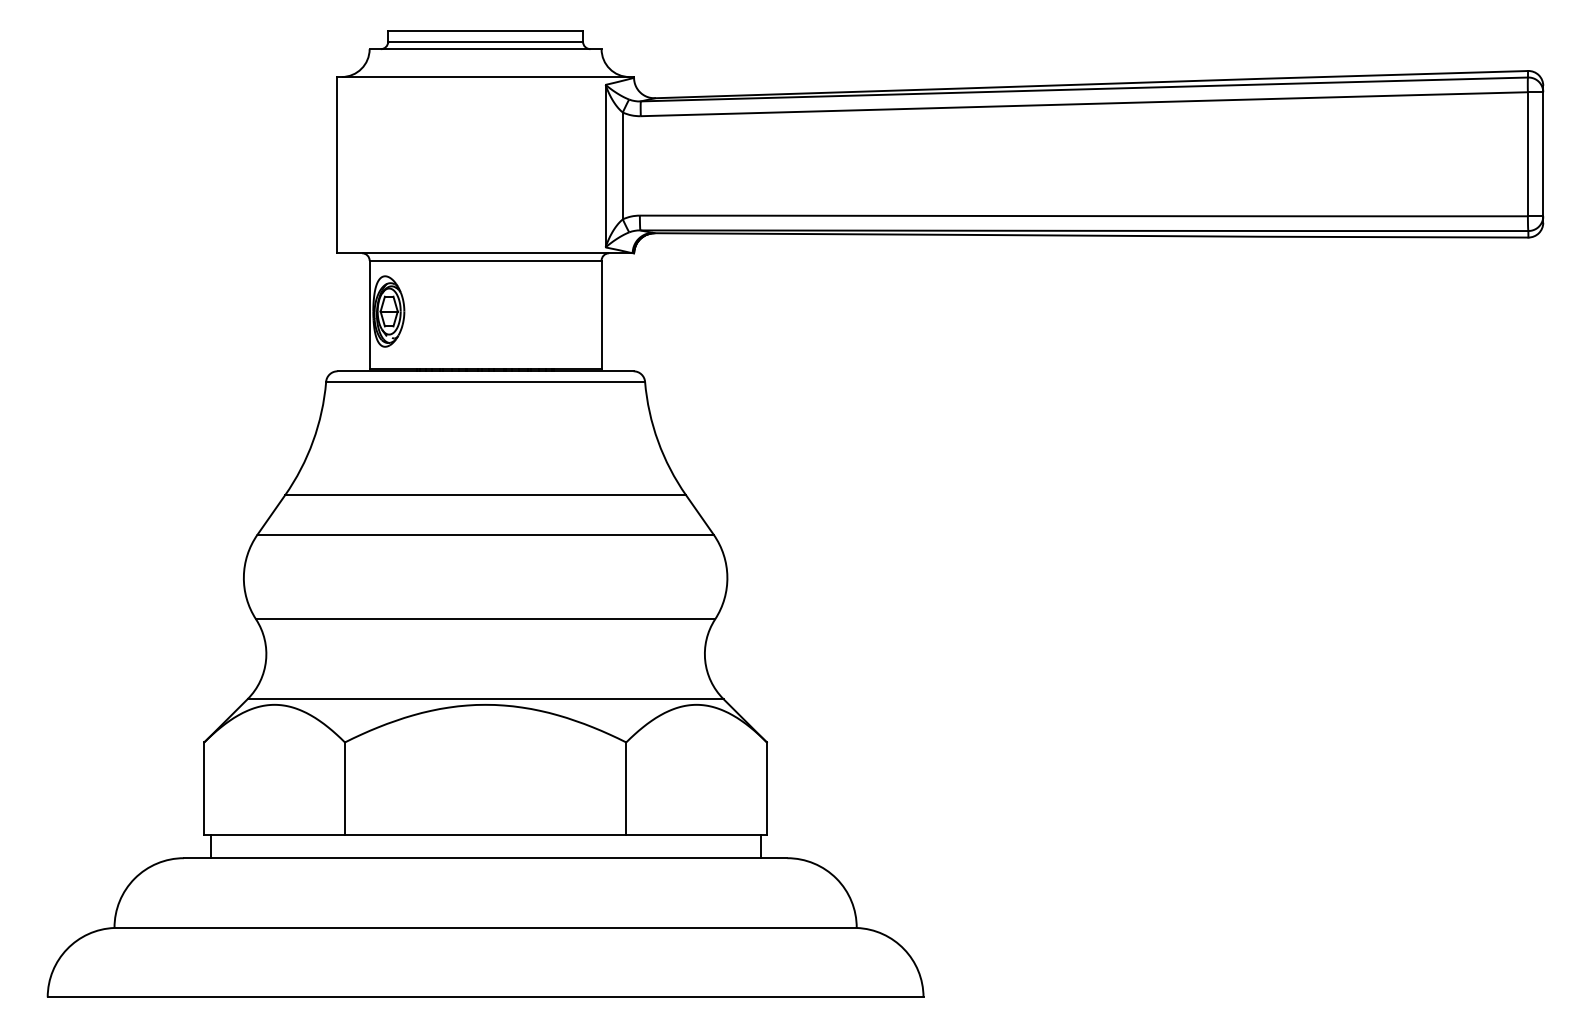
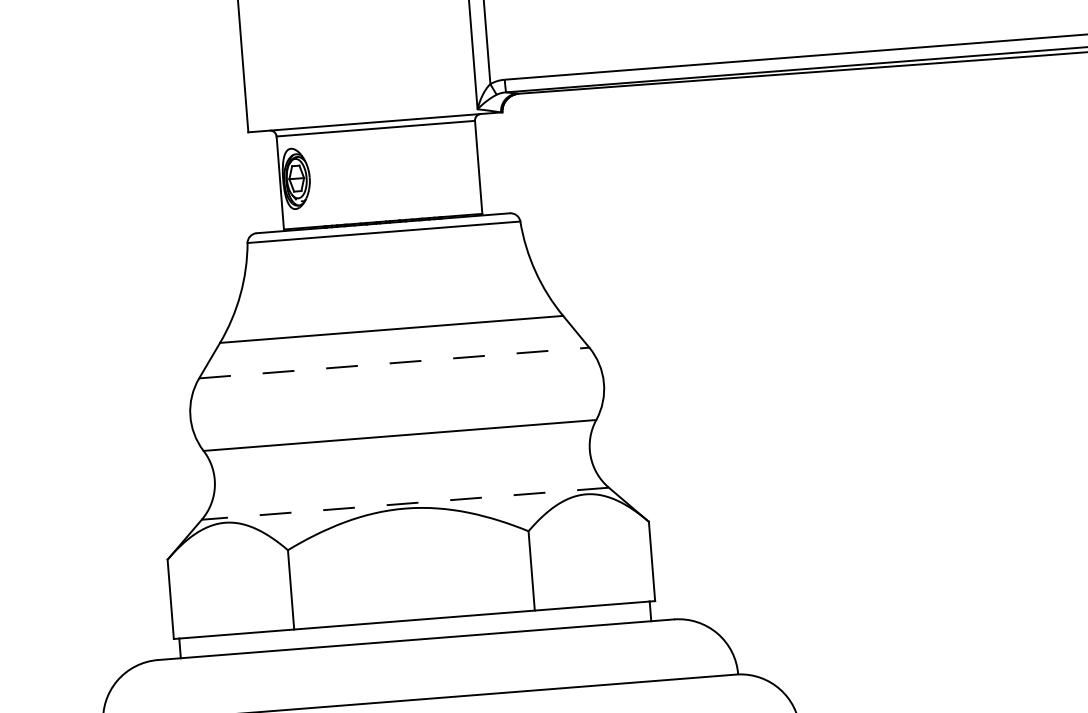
line: (486, 534) -> (395, 362), solid -> dashed
line: (485, 699) -> (405, 504), solid -> dashed

